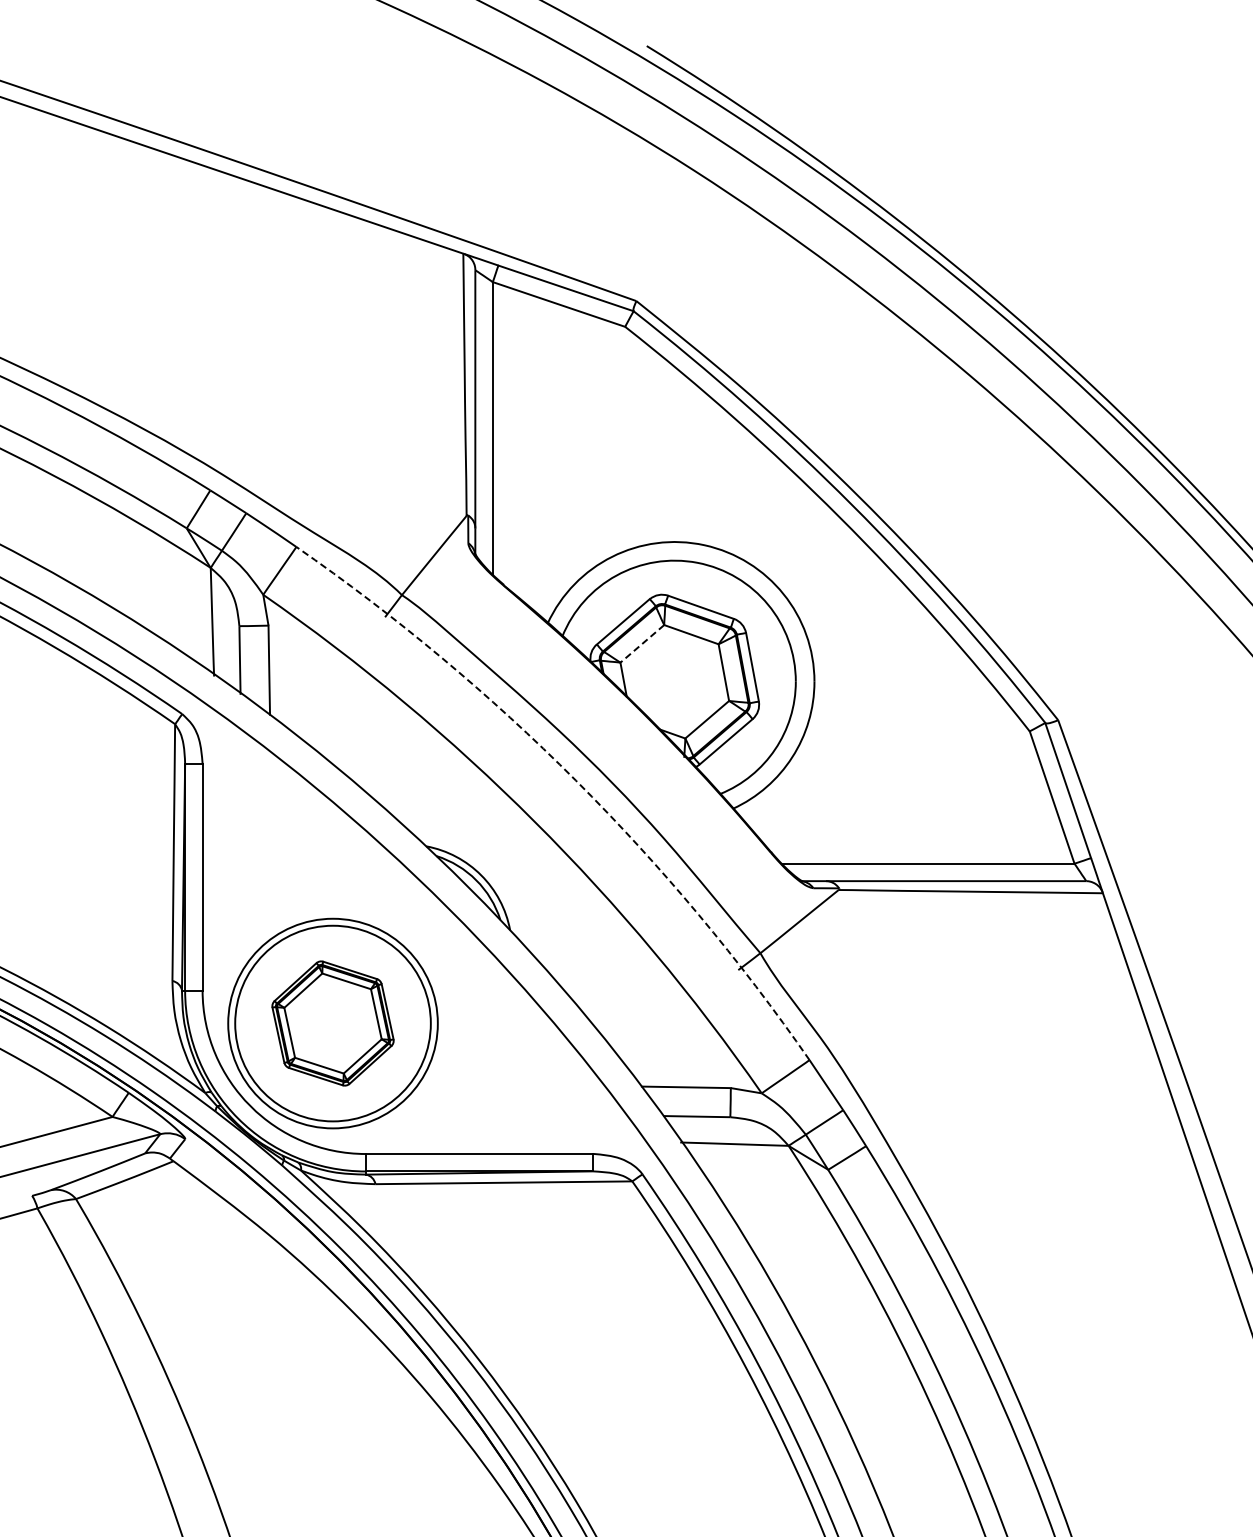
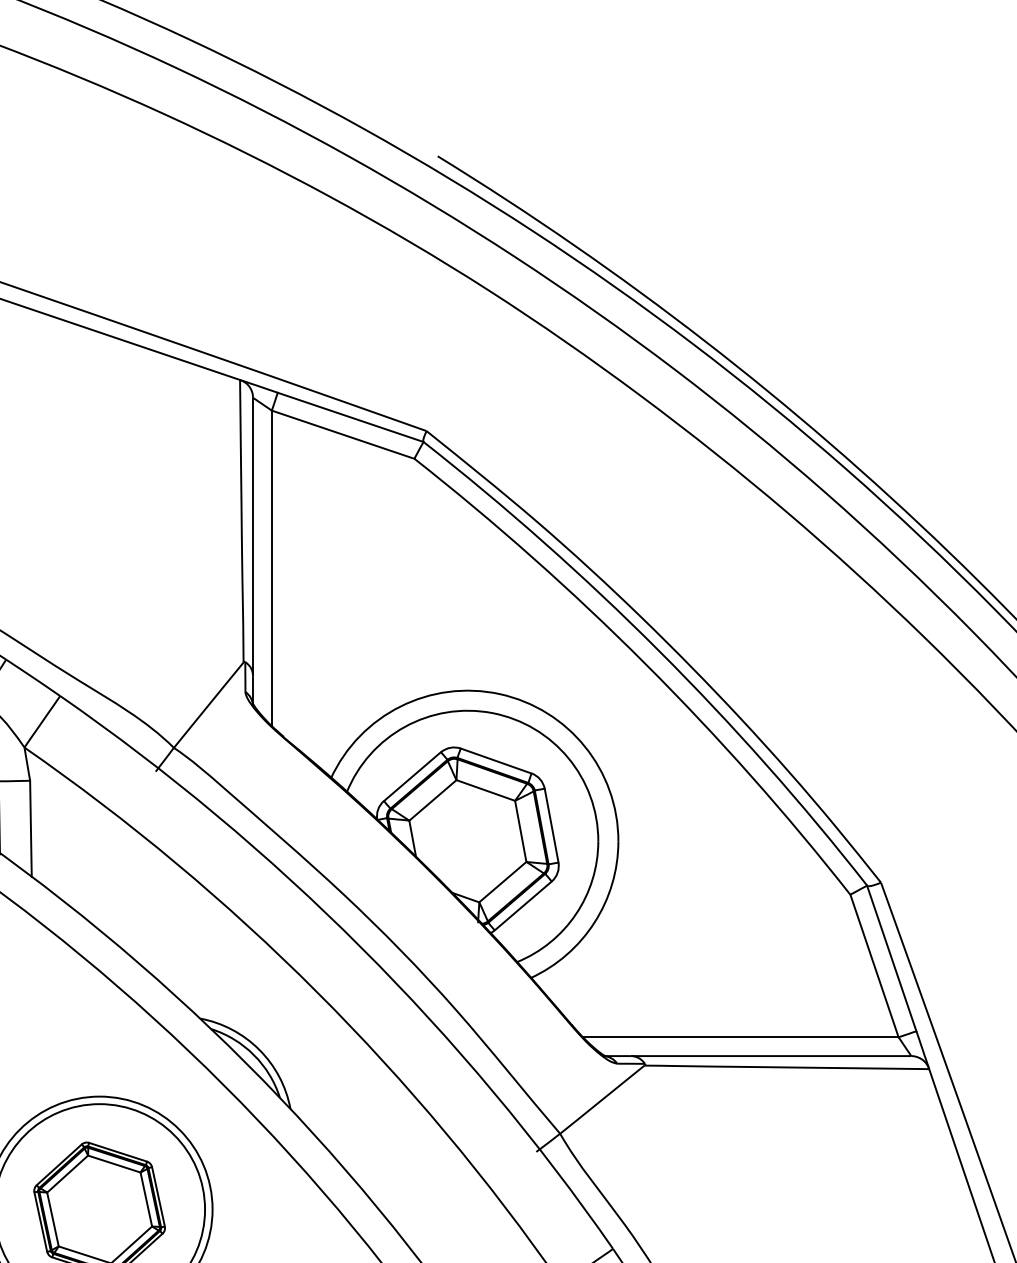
line: (642, 643) -> (433, 800), dashed -> solid
arc: (575, 780) -> (360, 947), dashed -> solid

